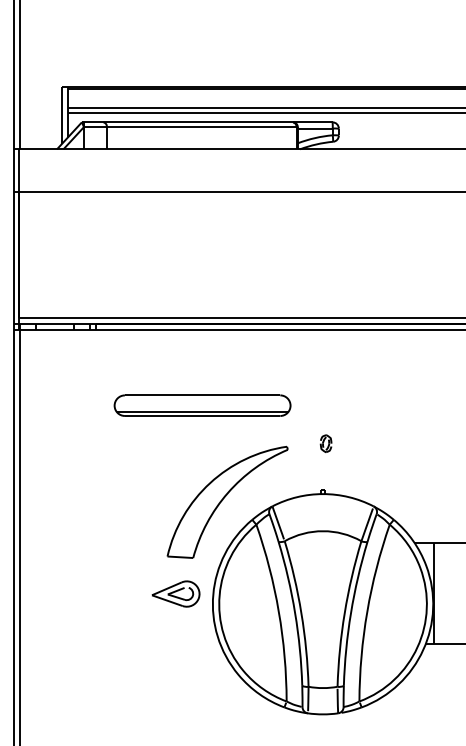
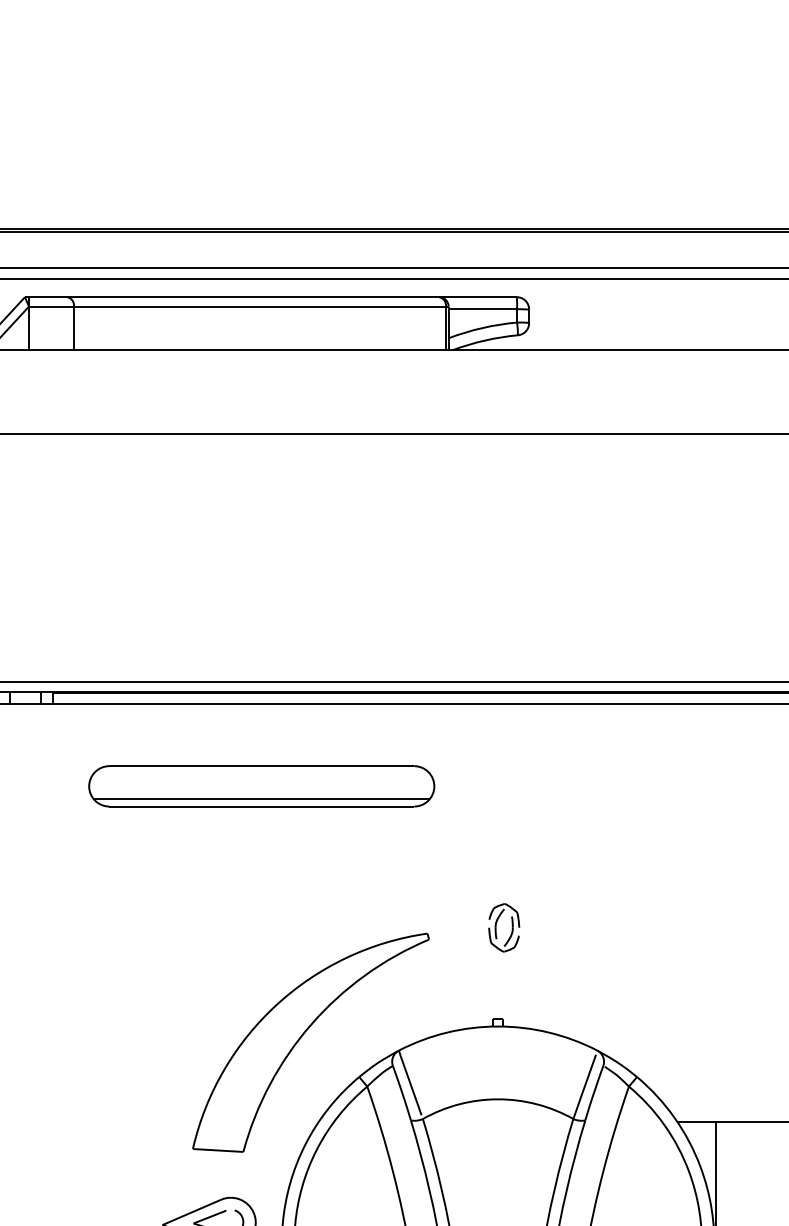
part: (202, 405) -> (261, 785), moved
part: (325, 443) -> (502, 927), size x1.43

